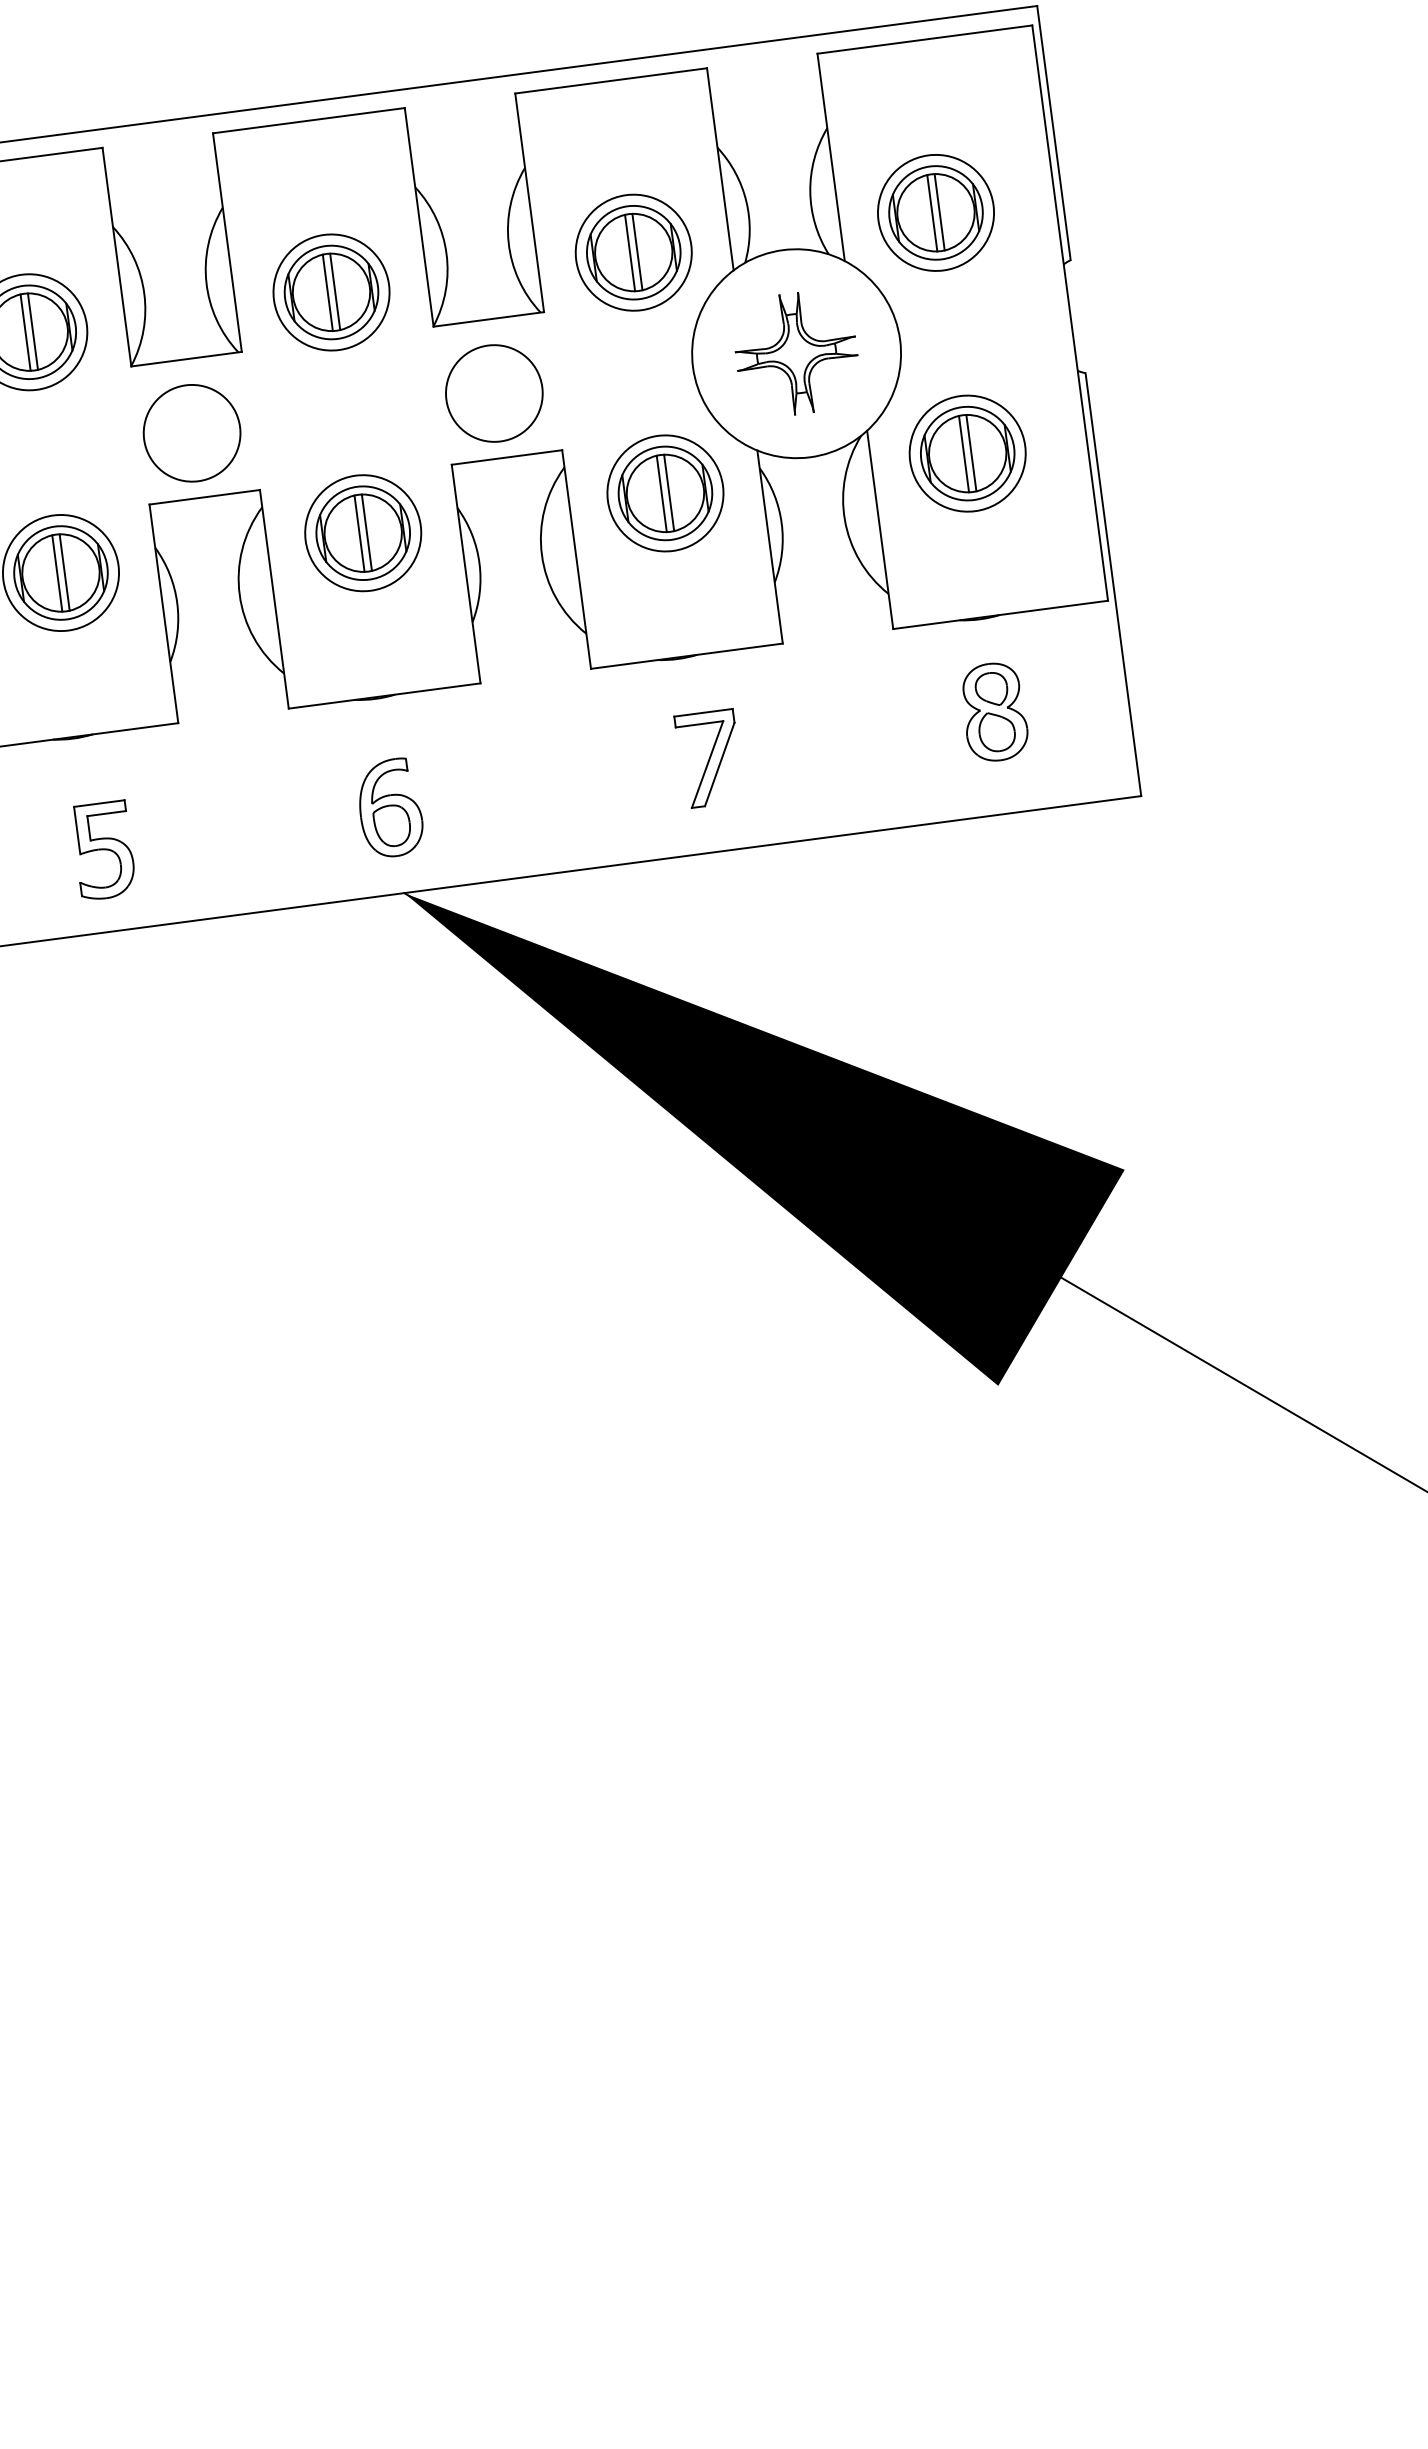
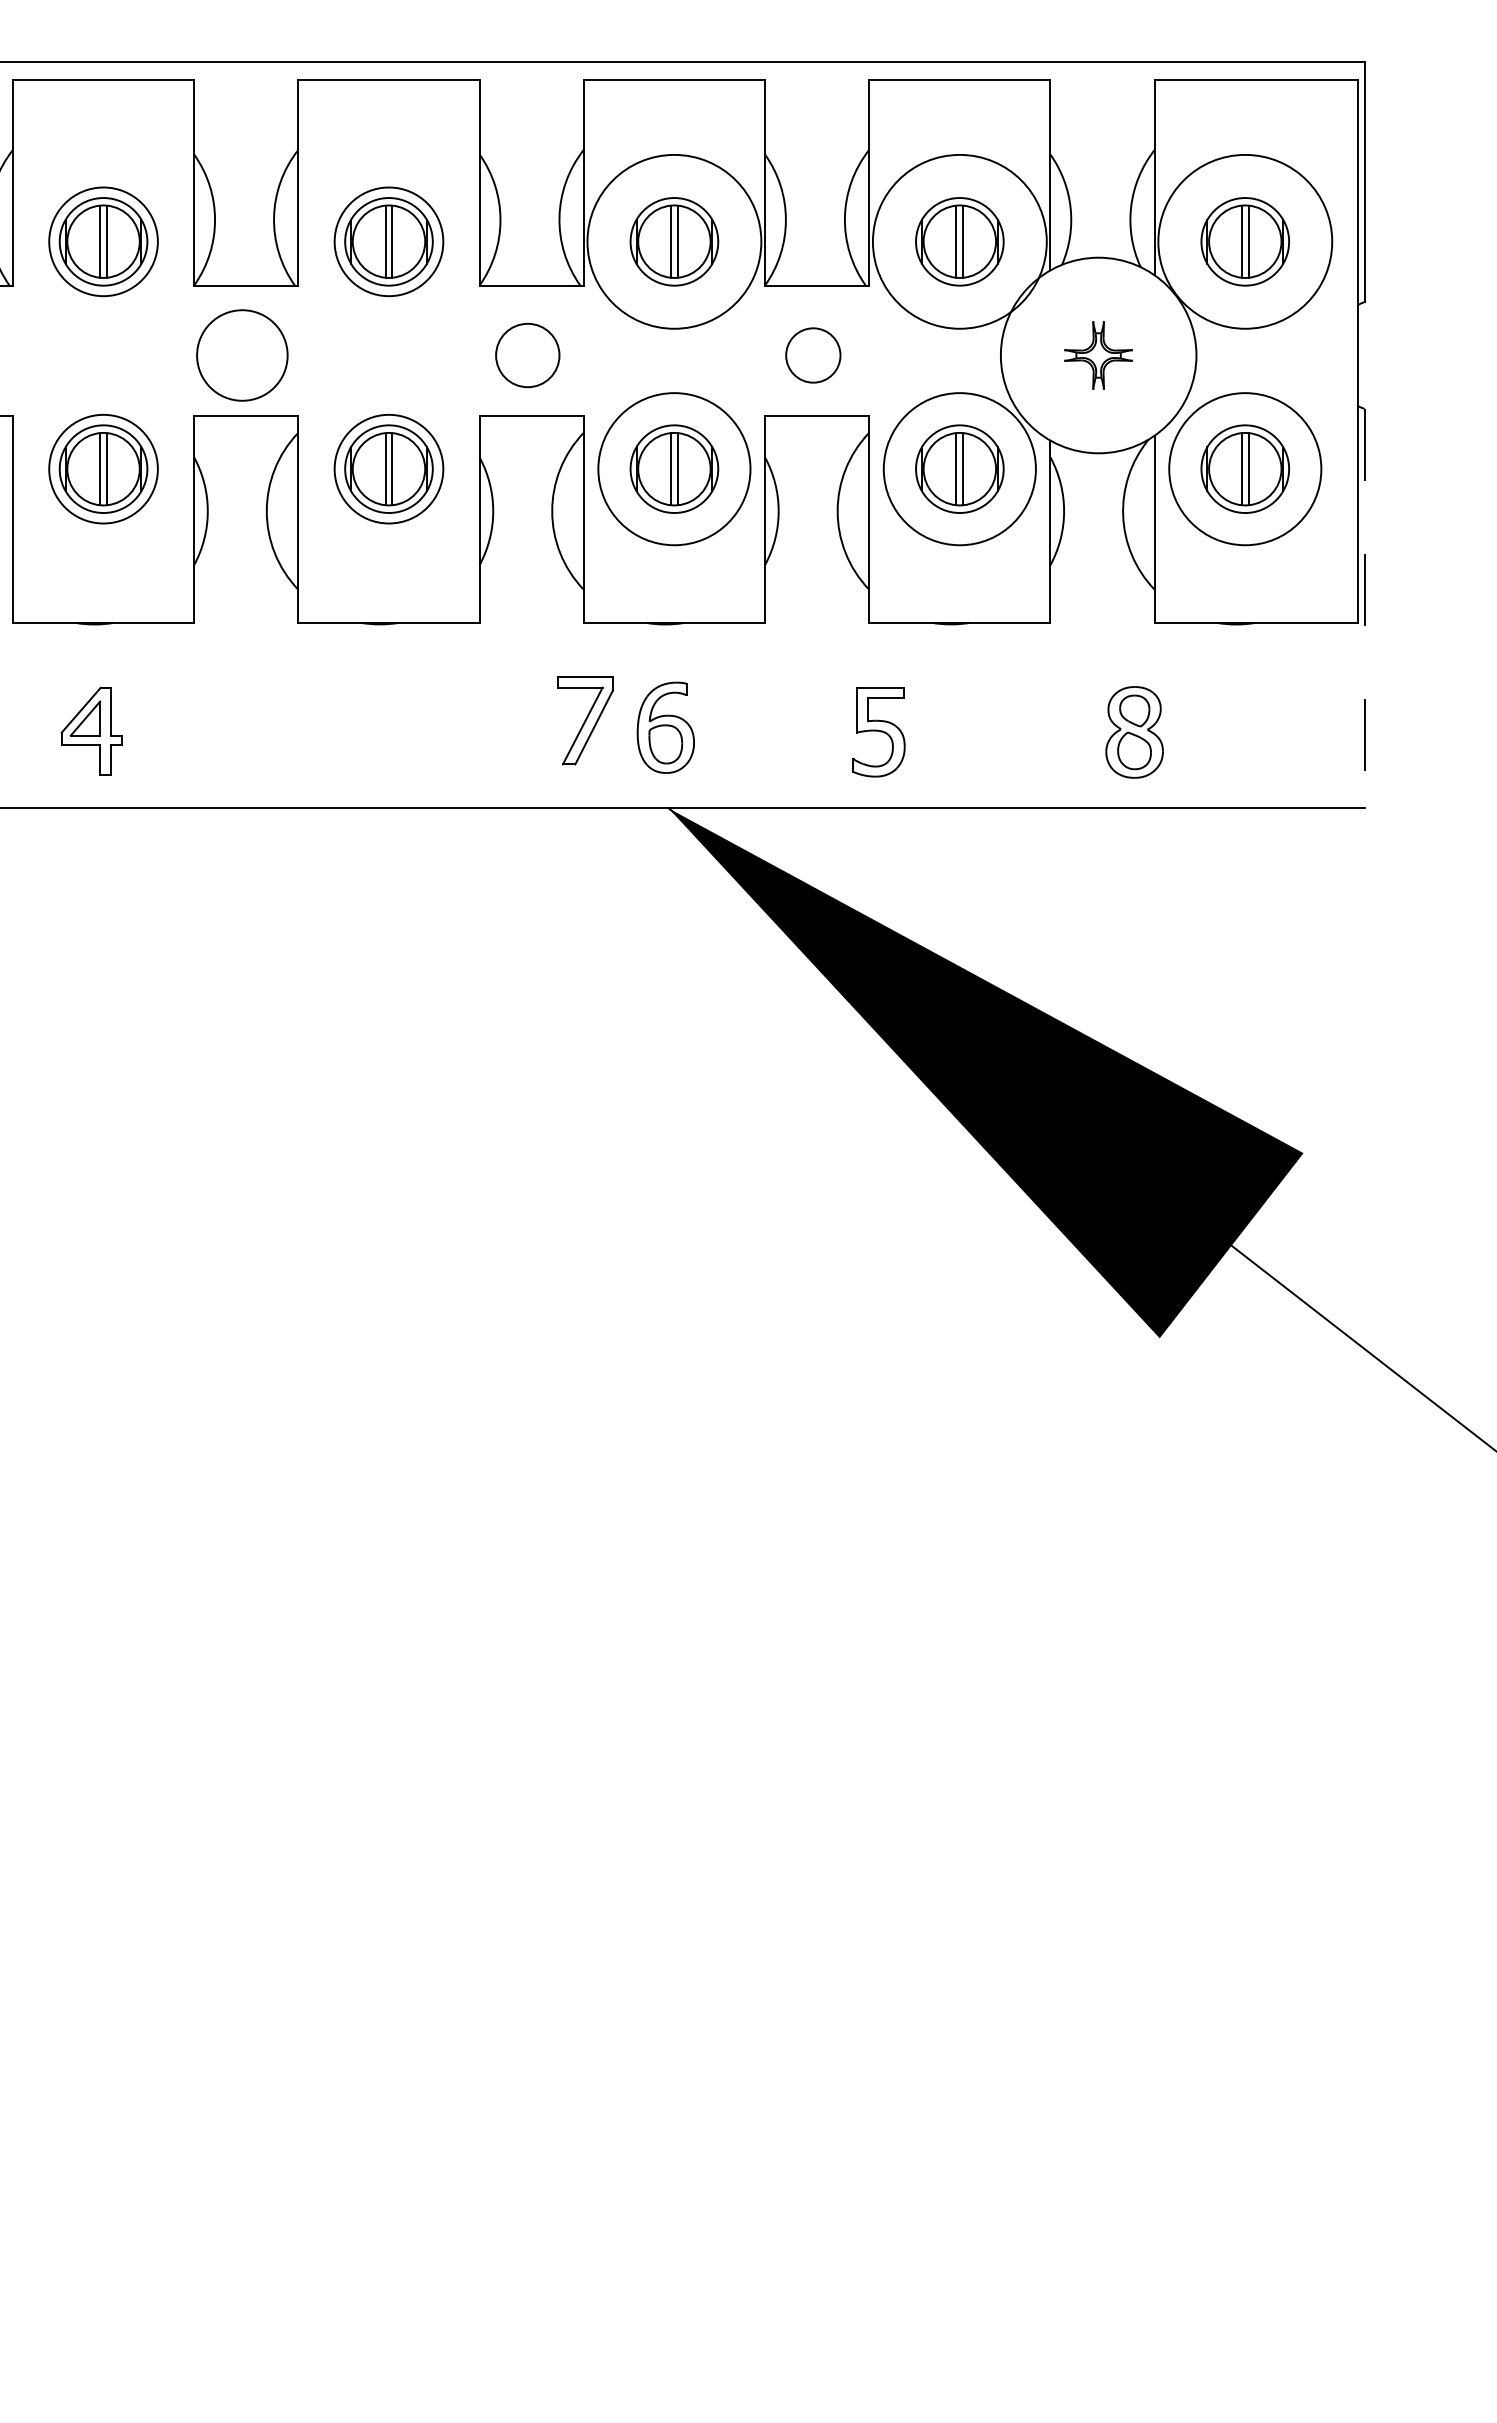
circle: (935, 212) -> (1244, 241), size x1.6
circle: (633, 252) -> (959, 241), size x1.6
circle: (331, 292) -> (674, 241), size x1.6
part: (796, 353) -> (1098, 355), size x0.6
circle: (494, 393) -> (813, 355), size x0.6
circle: (191, 433) -> (527, 355), size x0.7
circle: (966, 453) -> (1244, 468), size x1.4
circle: (664, 492) -> (959, 468), size x1.4
circle: (363, 532) -> (674, 468), size x1.4
line: (1113, 584) -> (1364, 608), solid -> dashed
part: (994, 712) -> (1134, 732), moved
part: (709, 758) -> (585, 720), moved
part: (103, 851) -> (878, 732), moved

